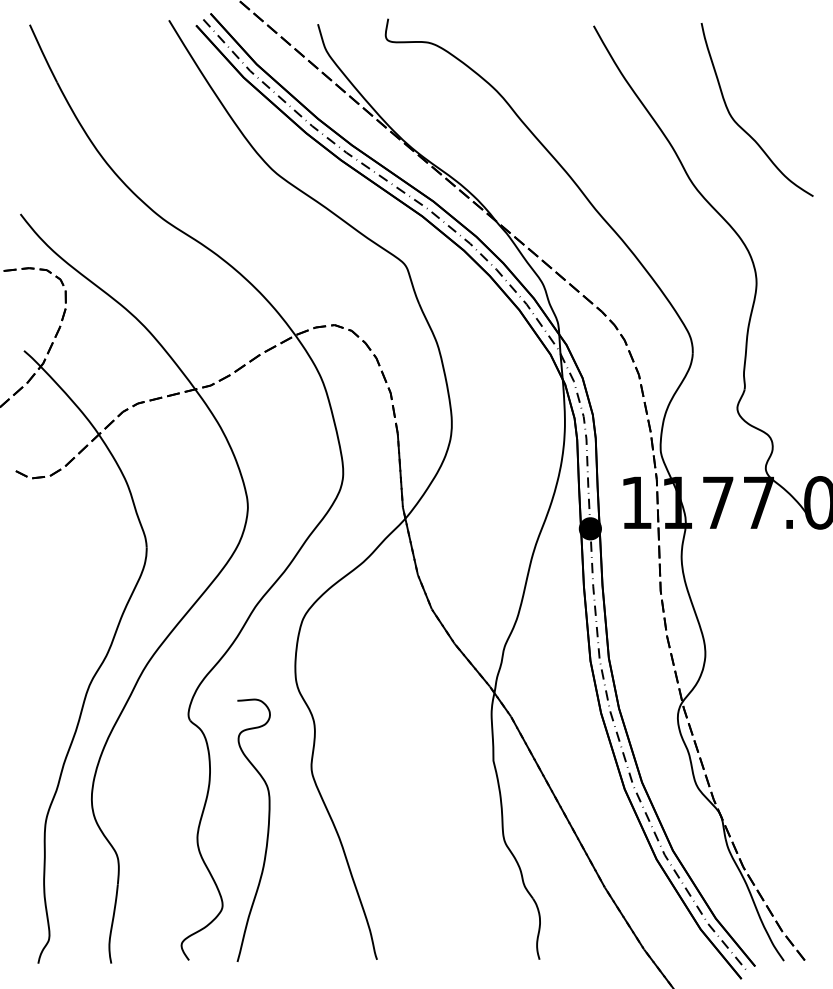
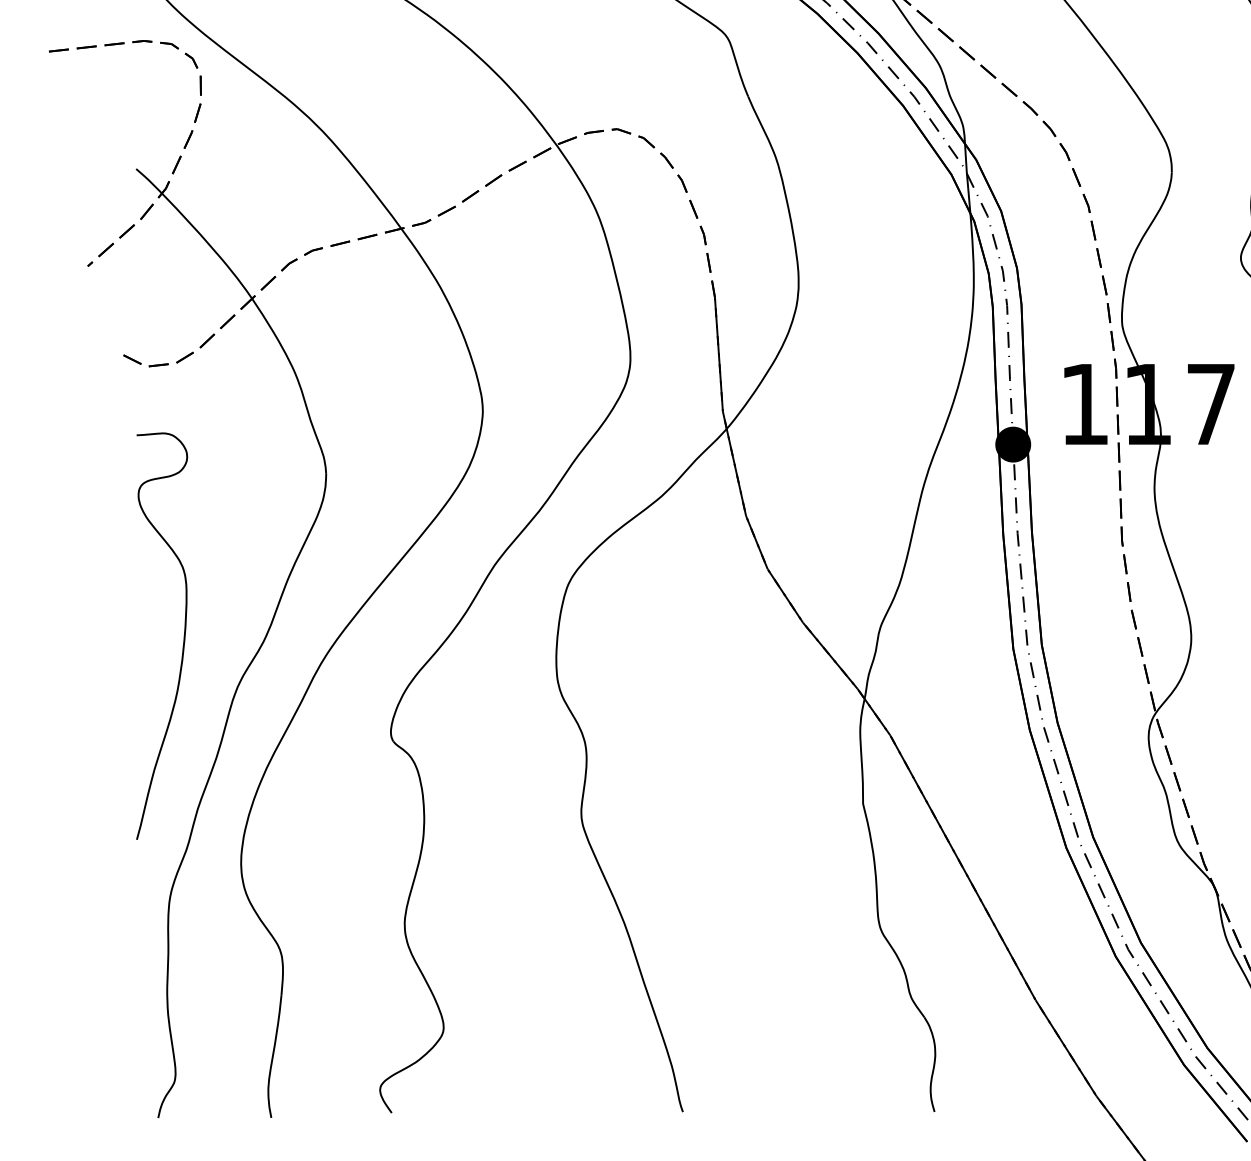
curve: (267, 829) -> (183, 634), moved

